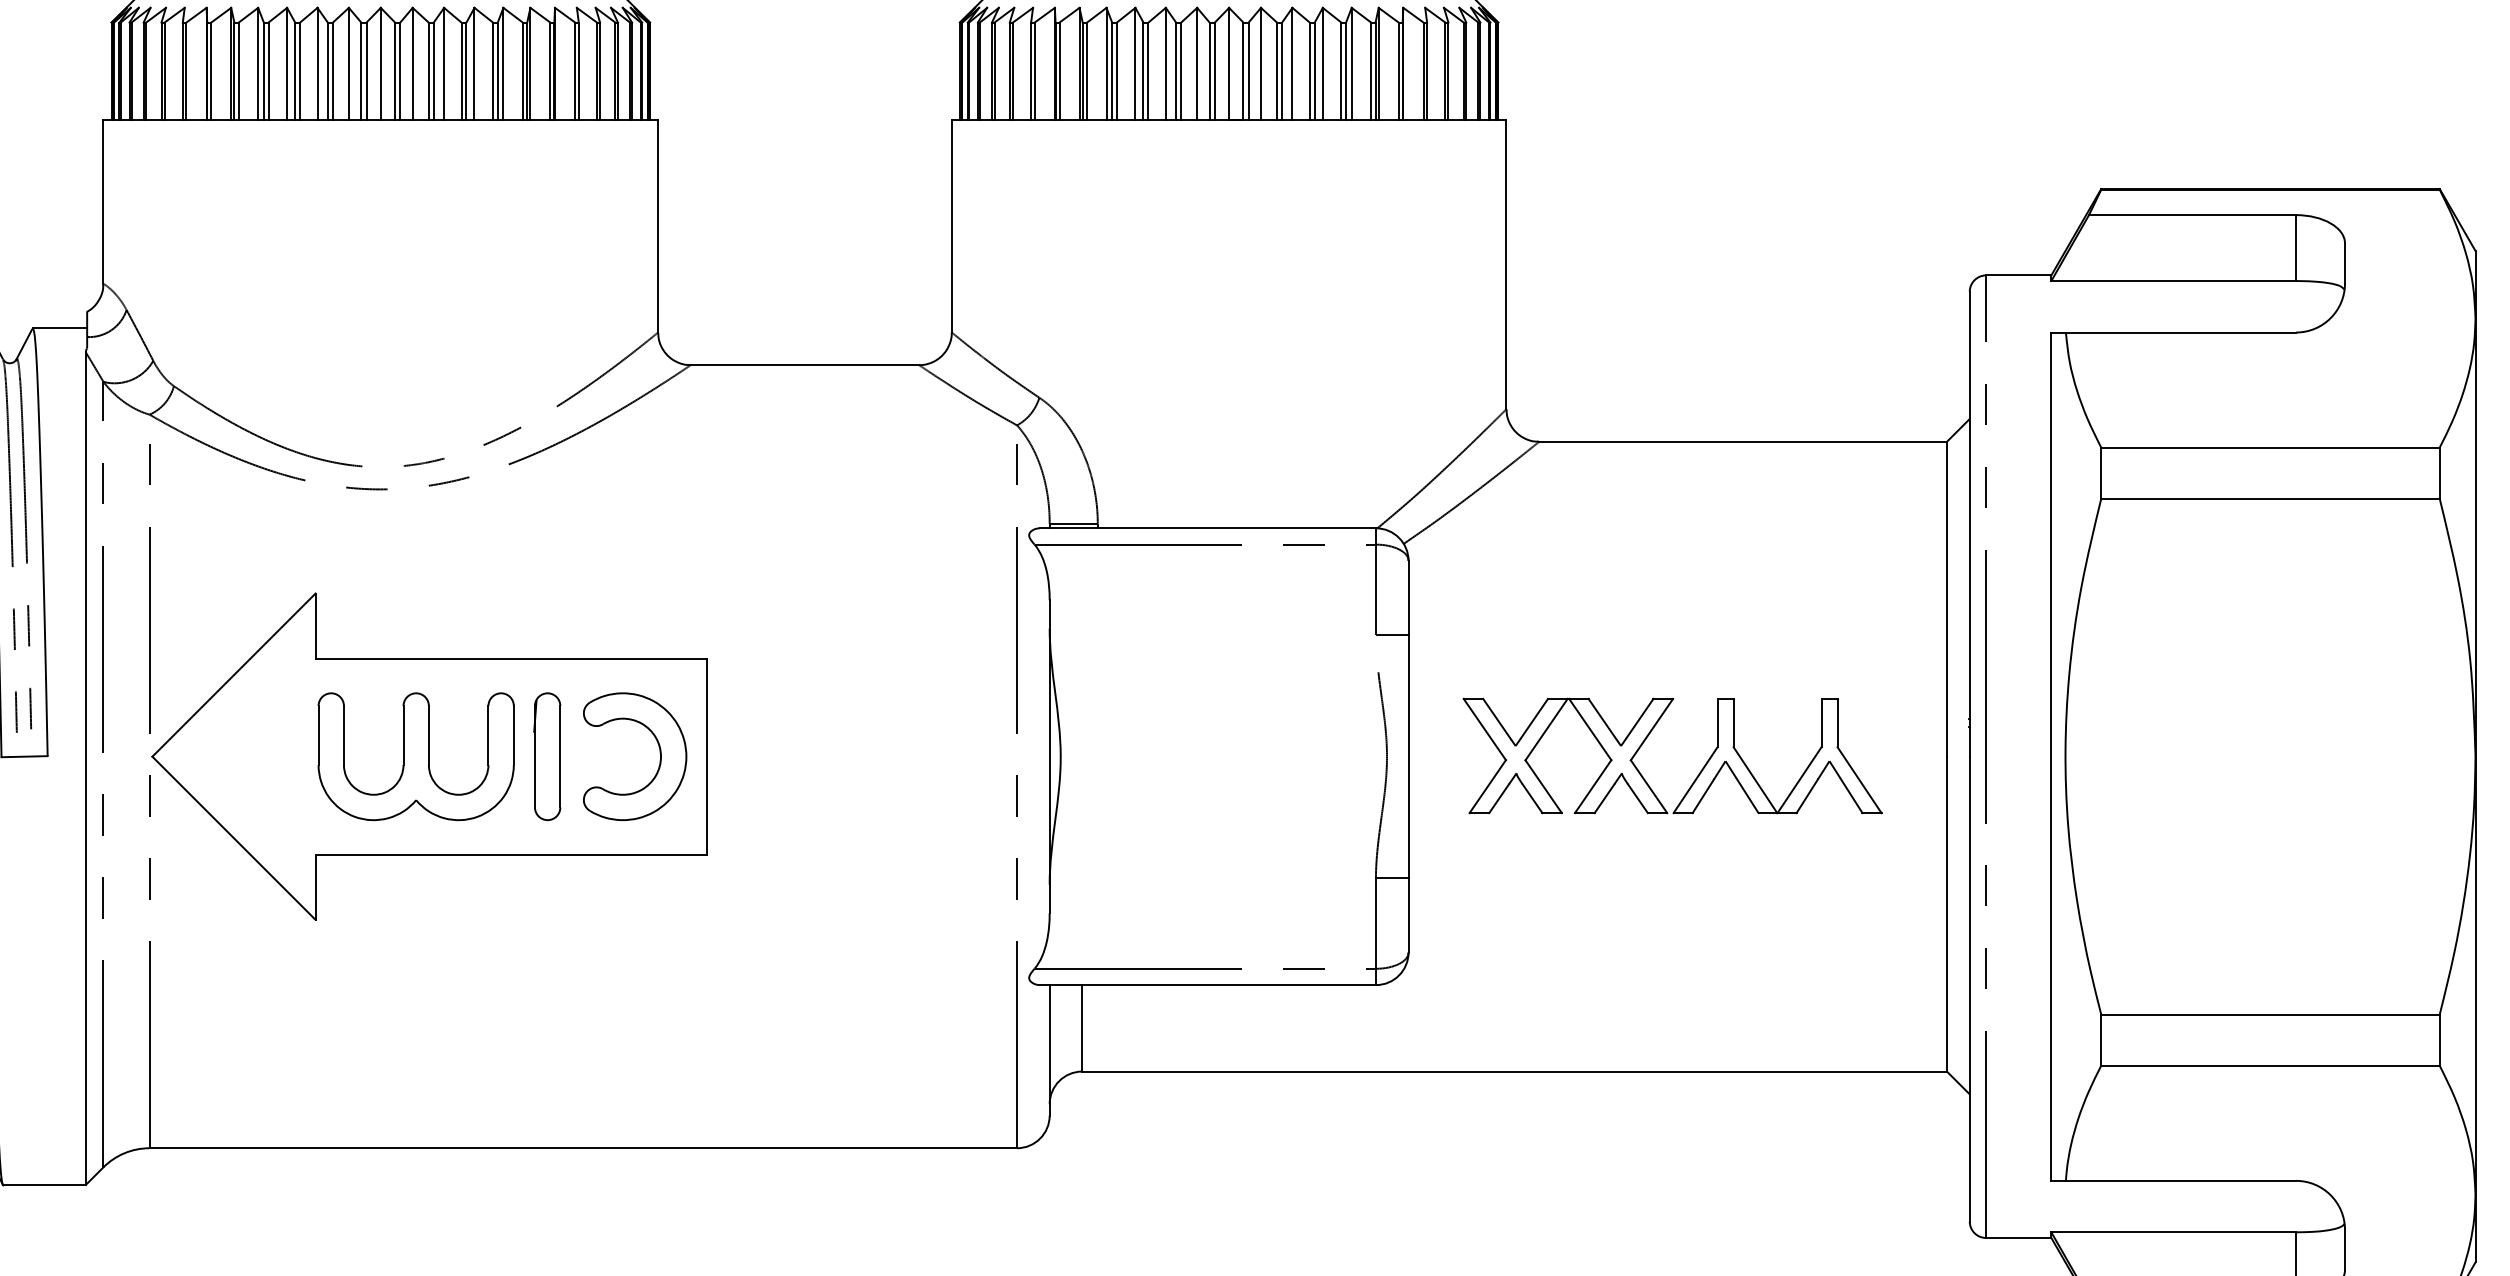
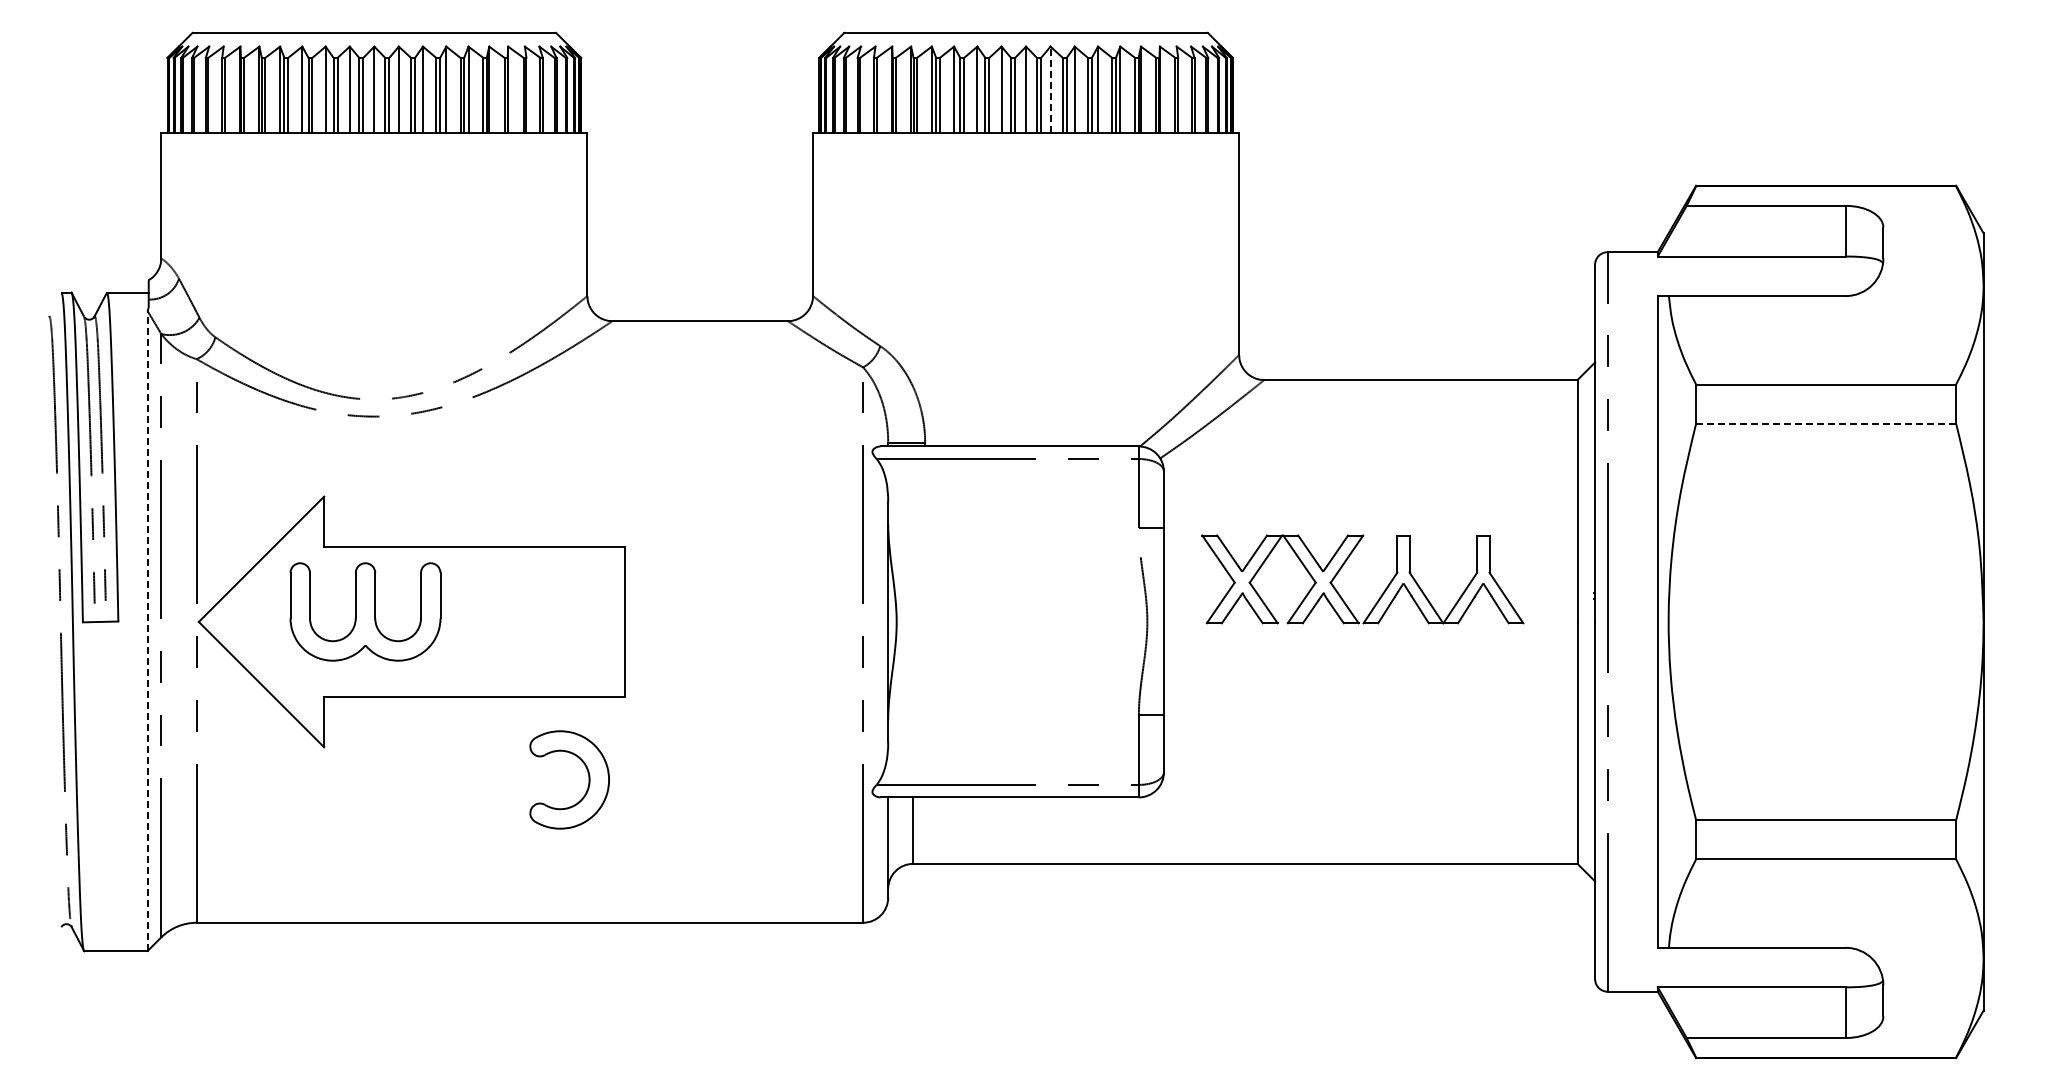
line: (1260, 63) -> (1050, 89), solid -> dashed
line: (2270, 498) -> (1826, 423), solid -> dashed
part: (1647, 739) -> (1343, 566), moved
part: (416, 756) -> (365, 611), moved
part: (547, 756) -> (502, 621), removed
part: (659, 756) -> (588, 779), moved
line: (85, 769) -> (147, 631), solid -> dashed

